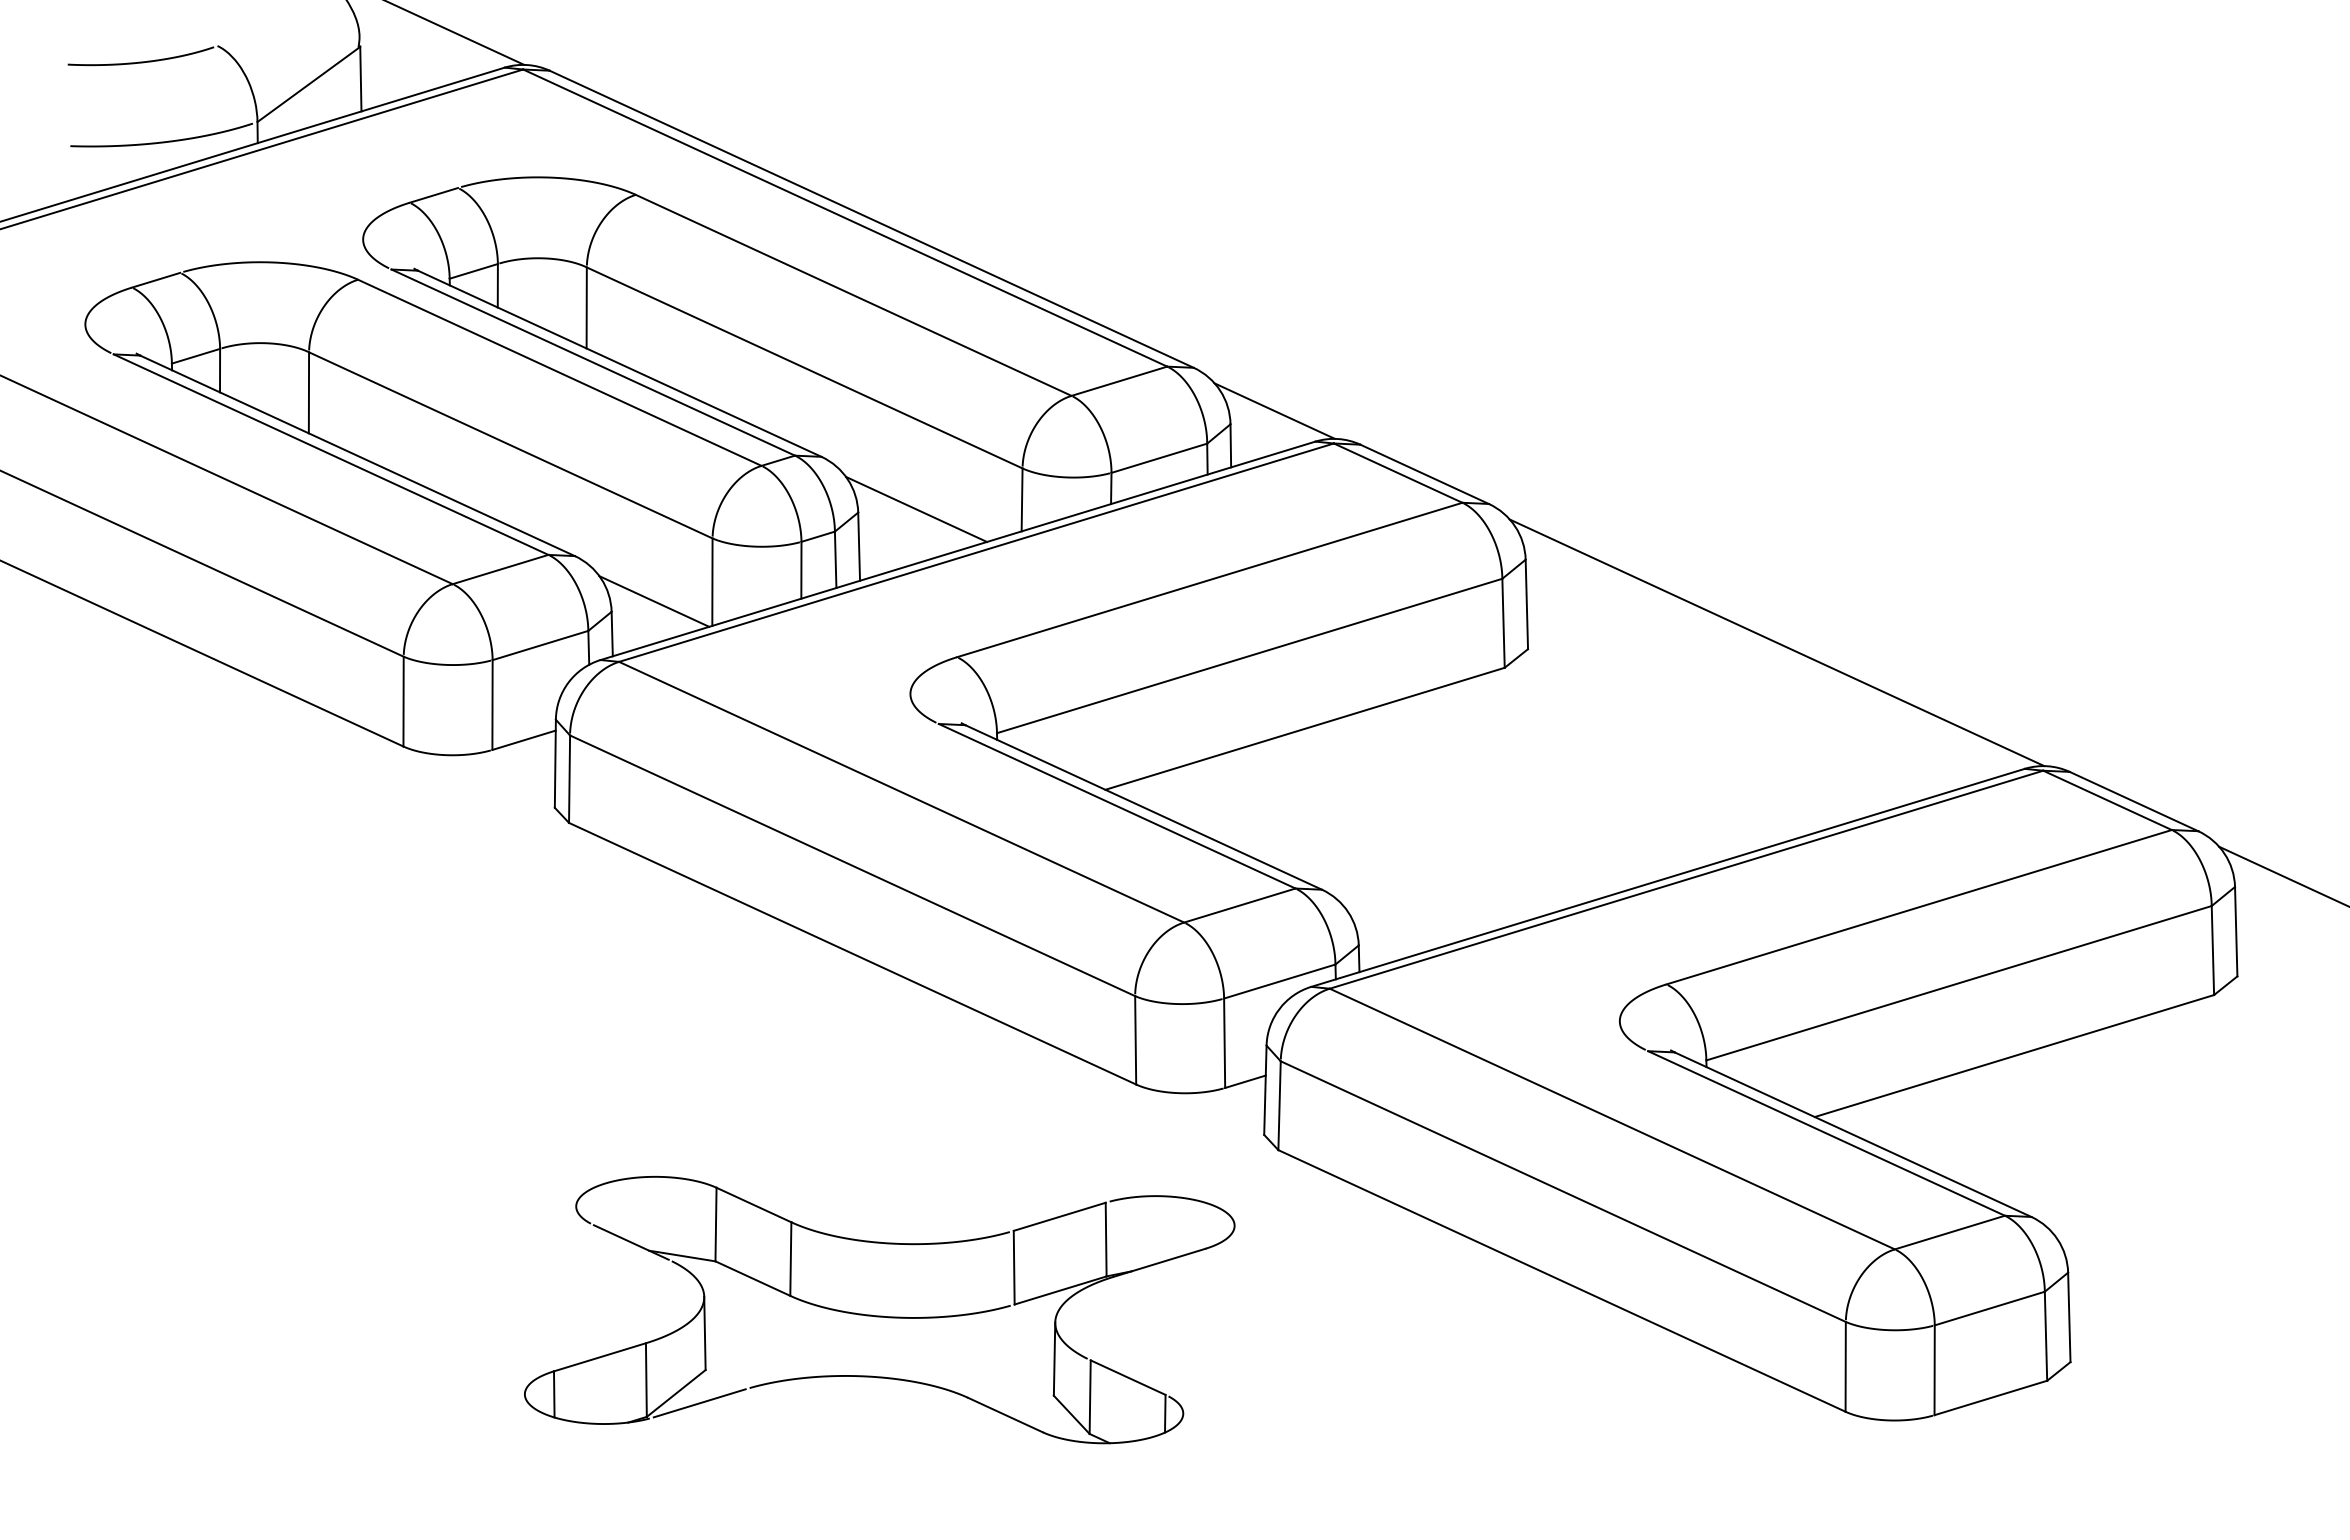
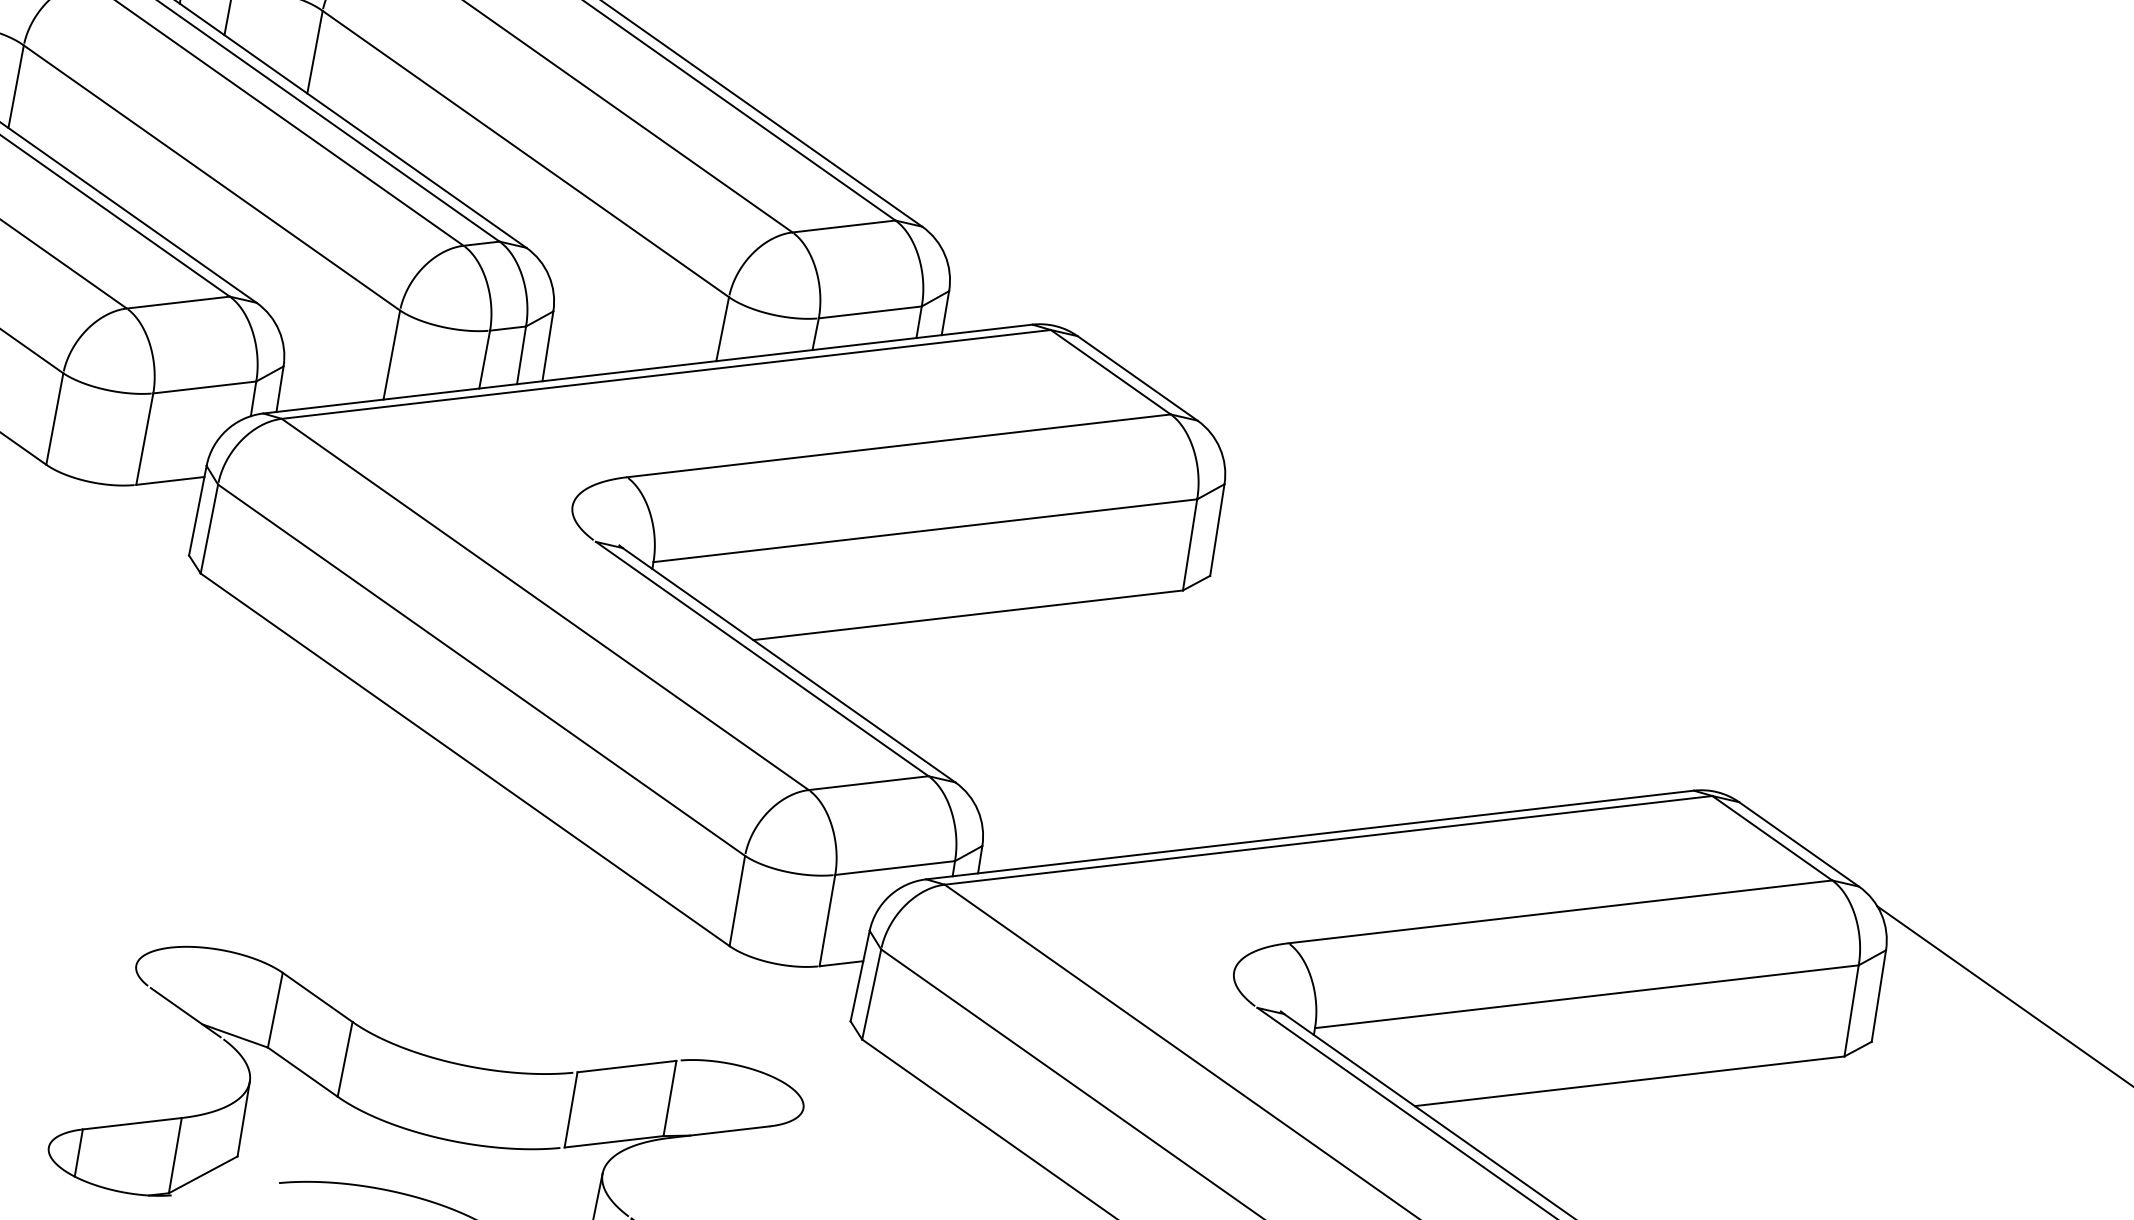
line: (1274, 410) -> (996, 285), removed
line: (916, 508) -> (613, 318), removed
line: (654, 601) -> (329, 363), removed
line: (1776, 642) -> (1464, 615), removed
line: (699, 1403) -> (225, 1189), removed

